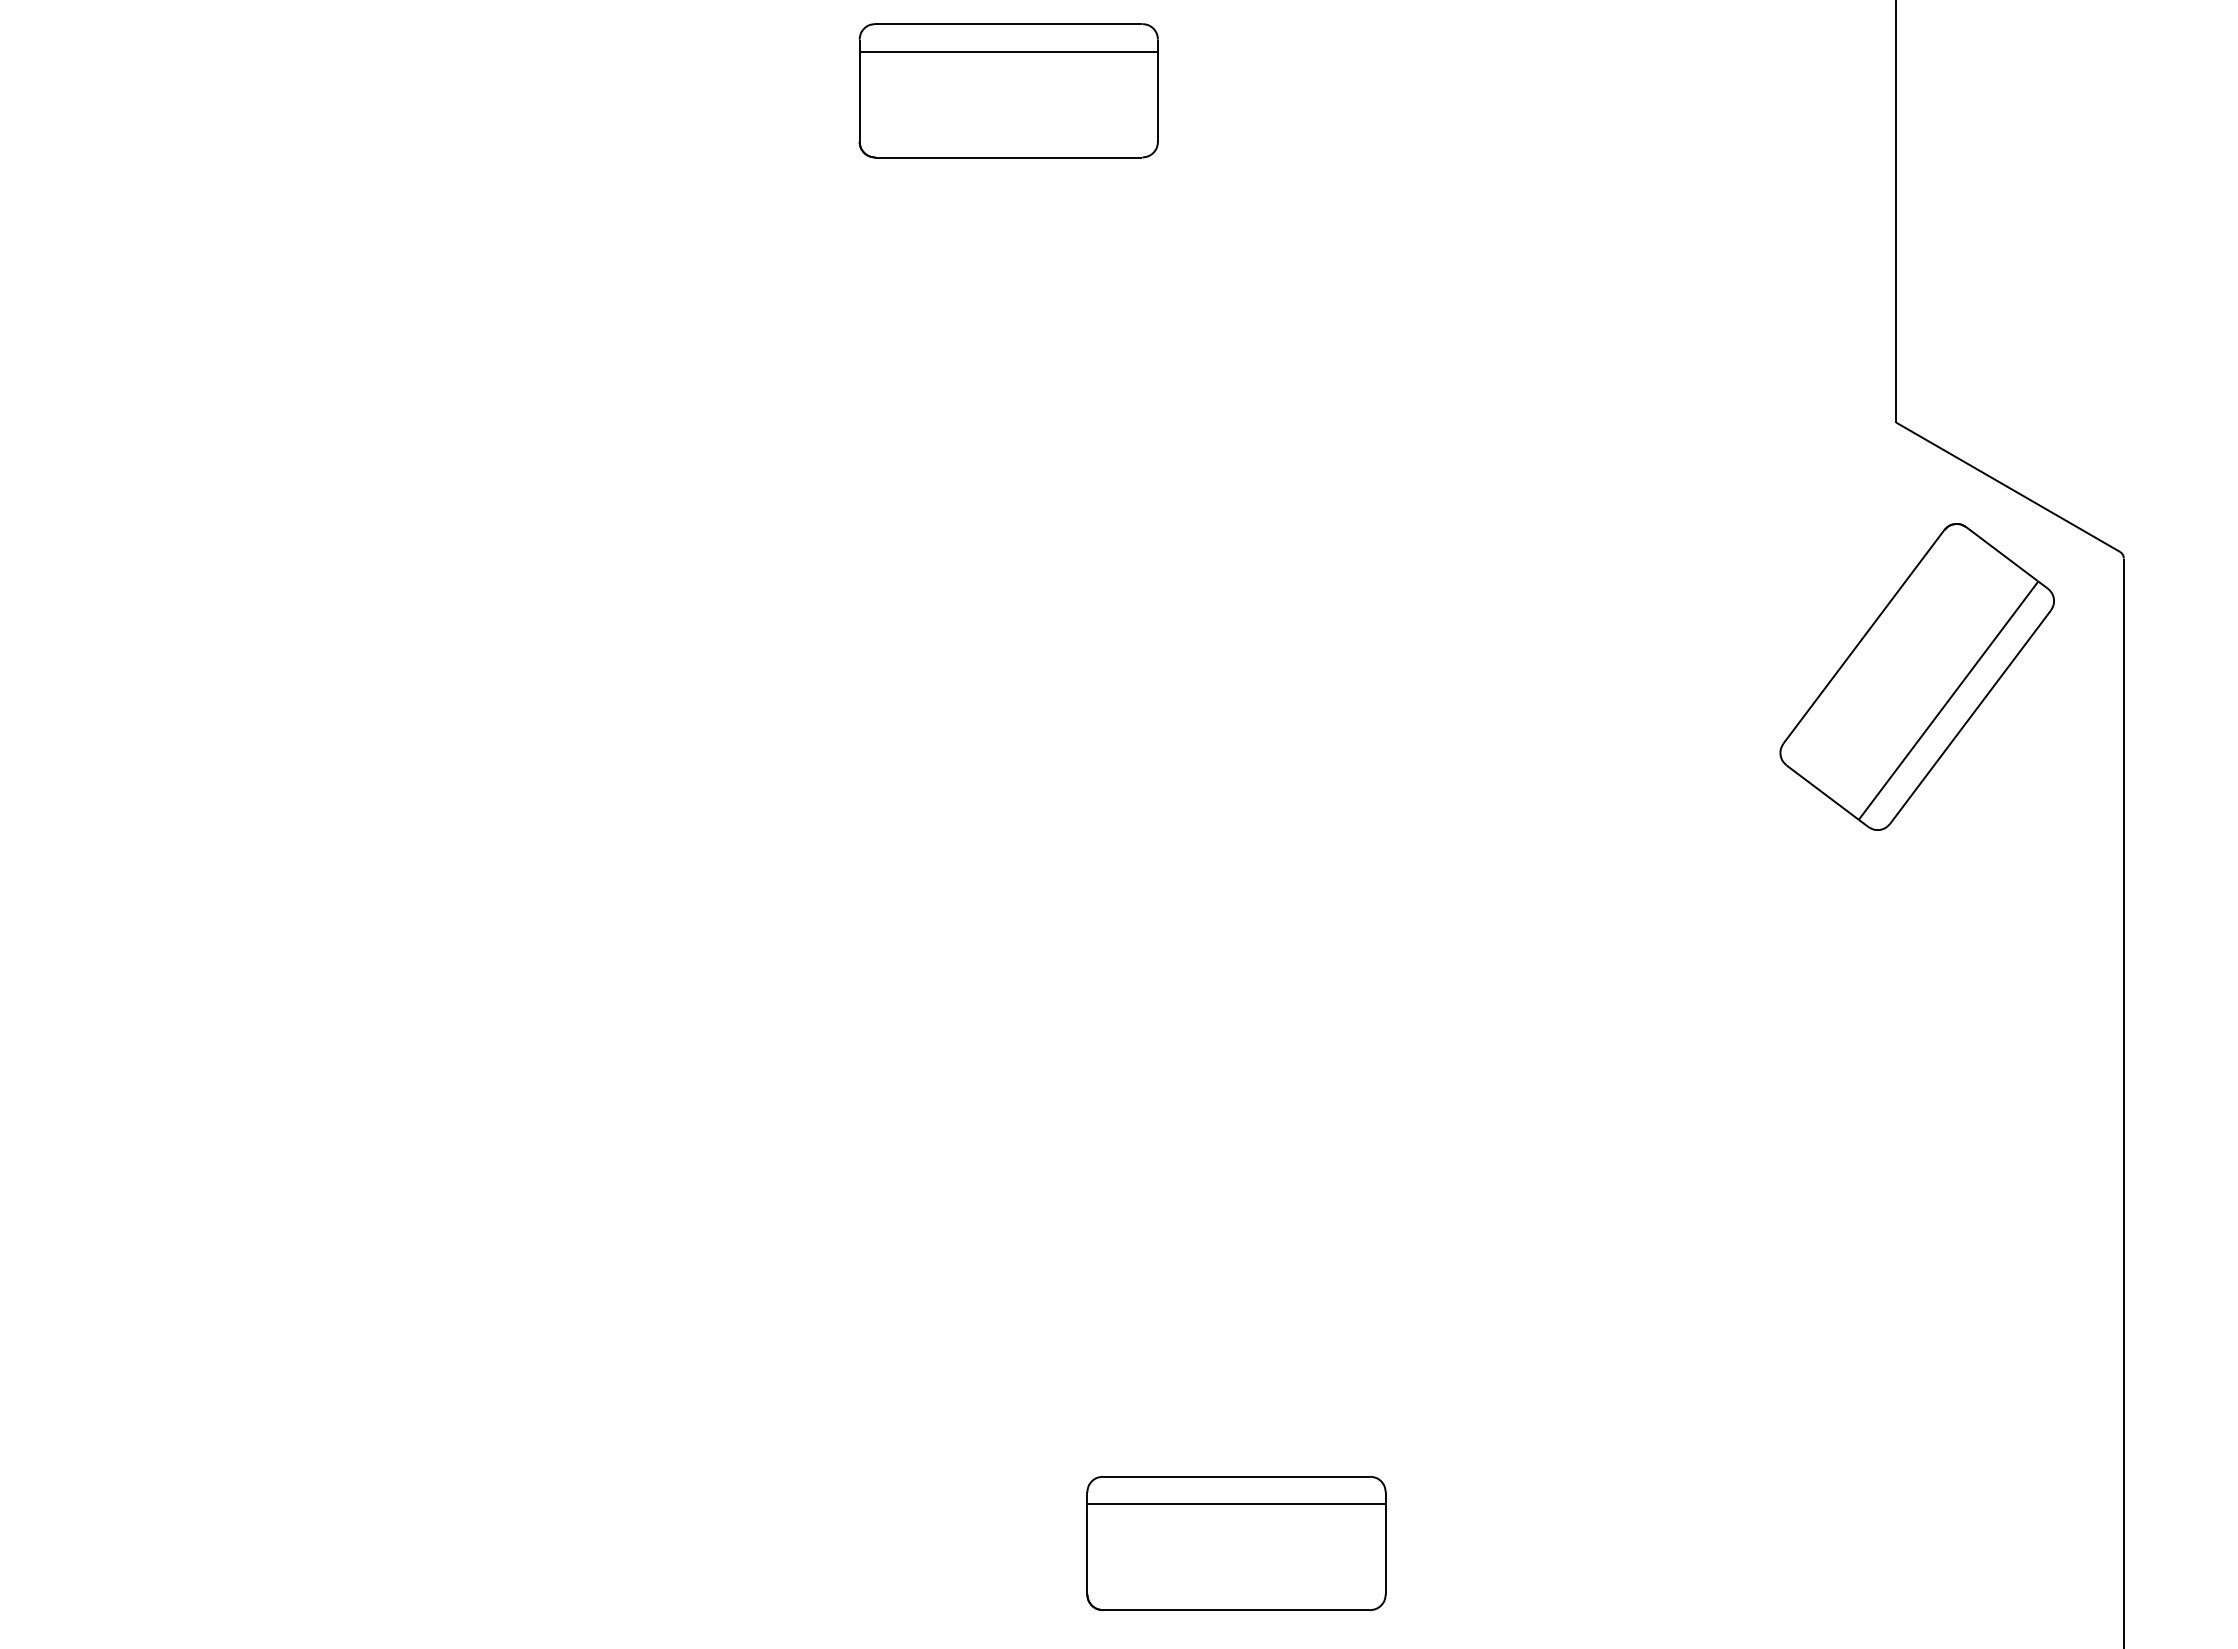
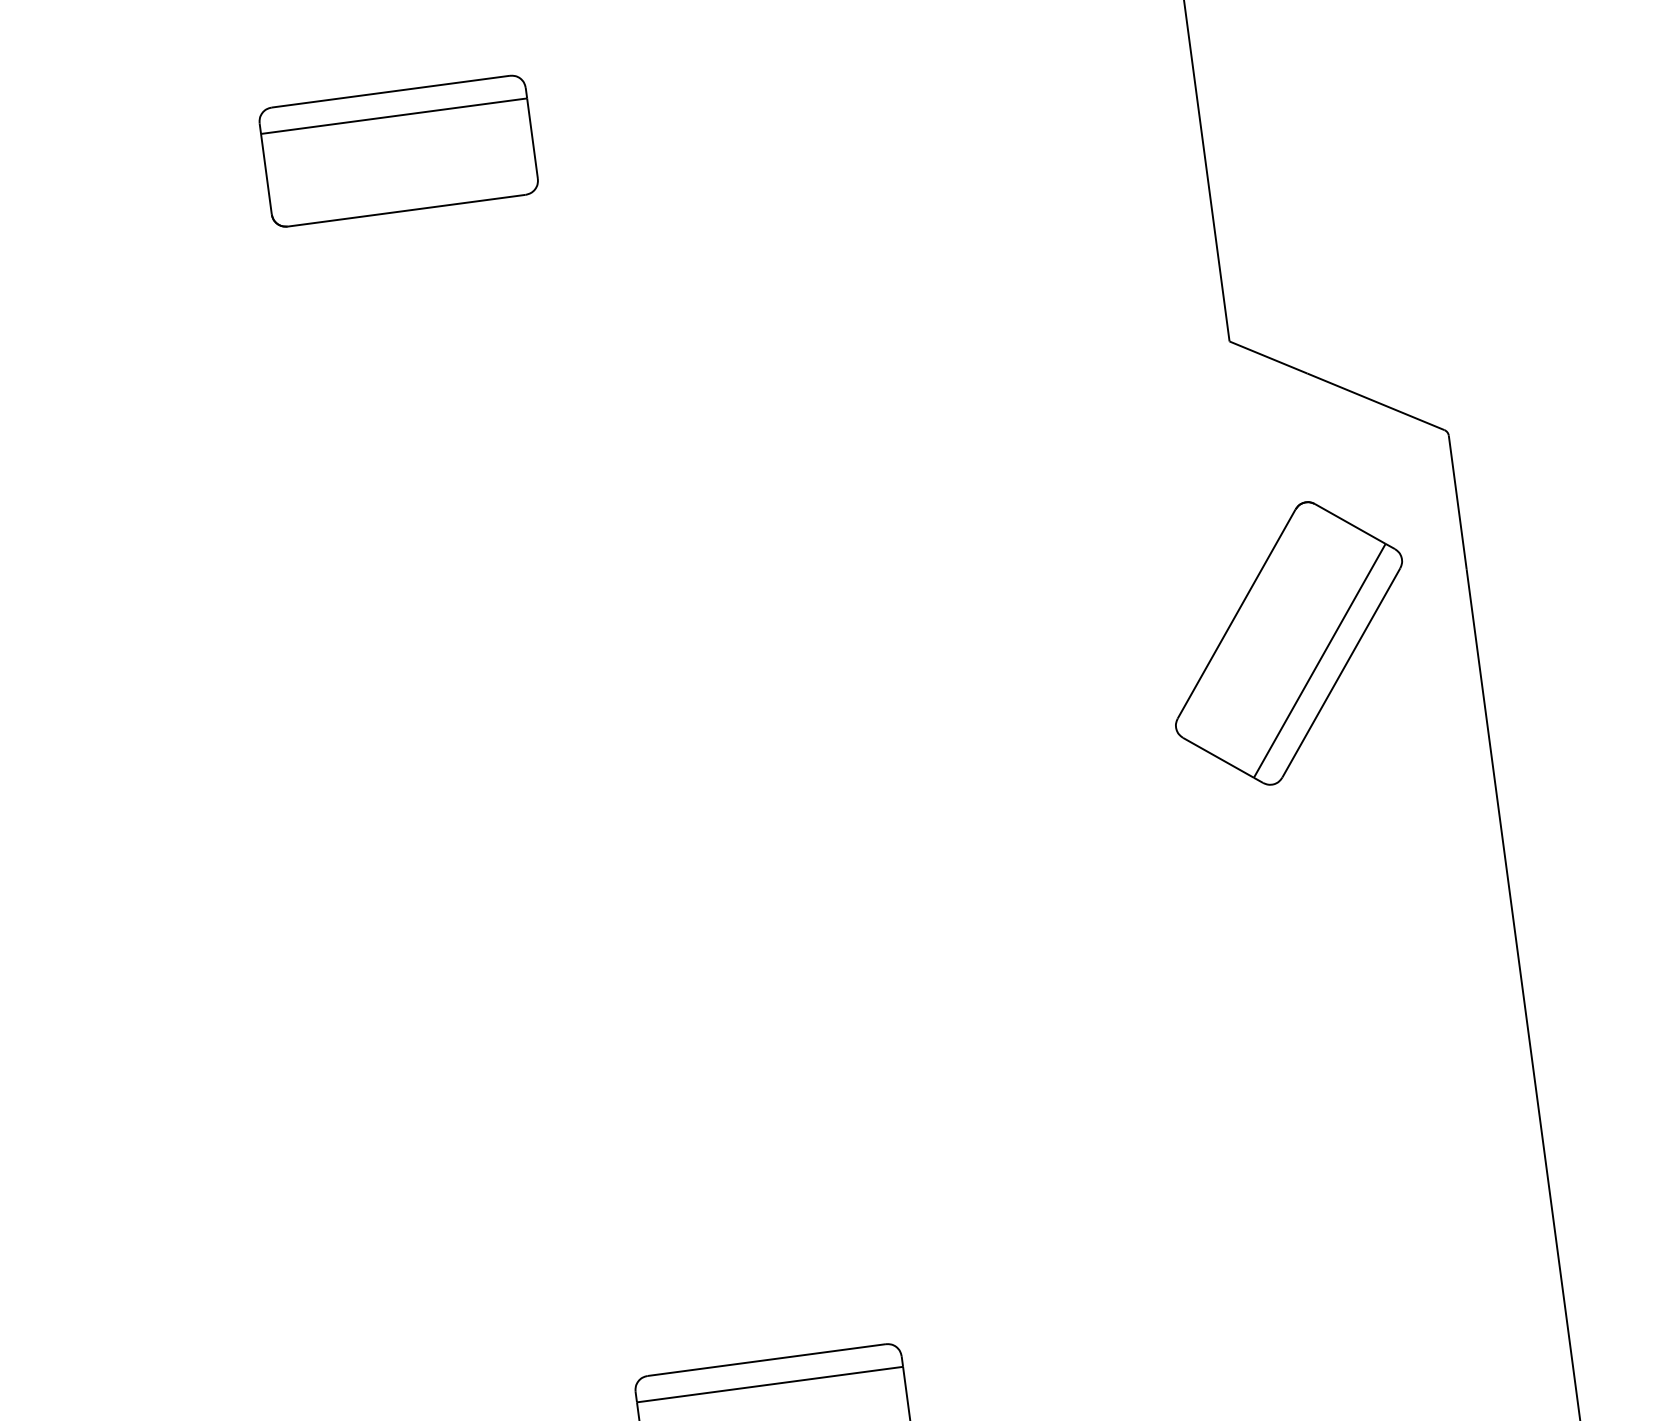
part: (1916, 676) -> (1288, 643), moved

